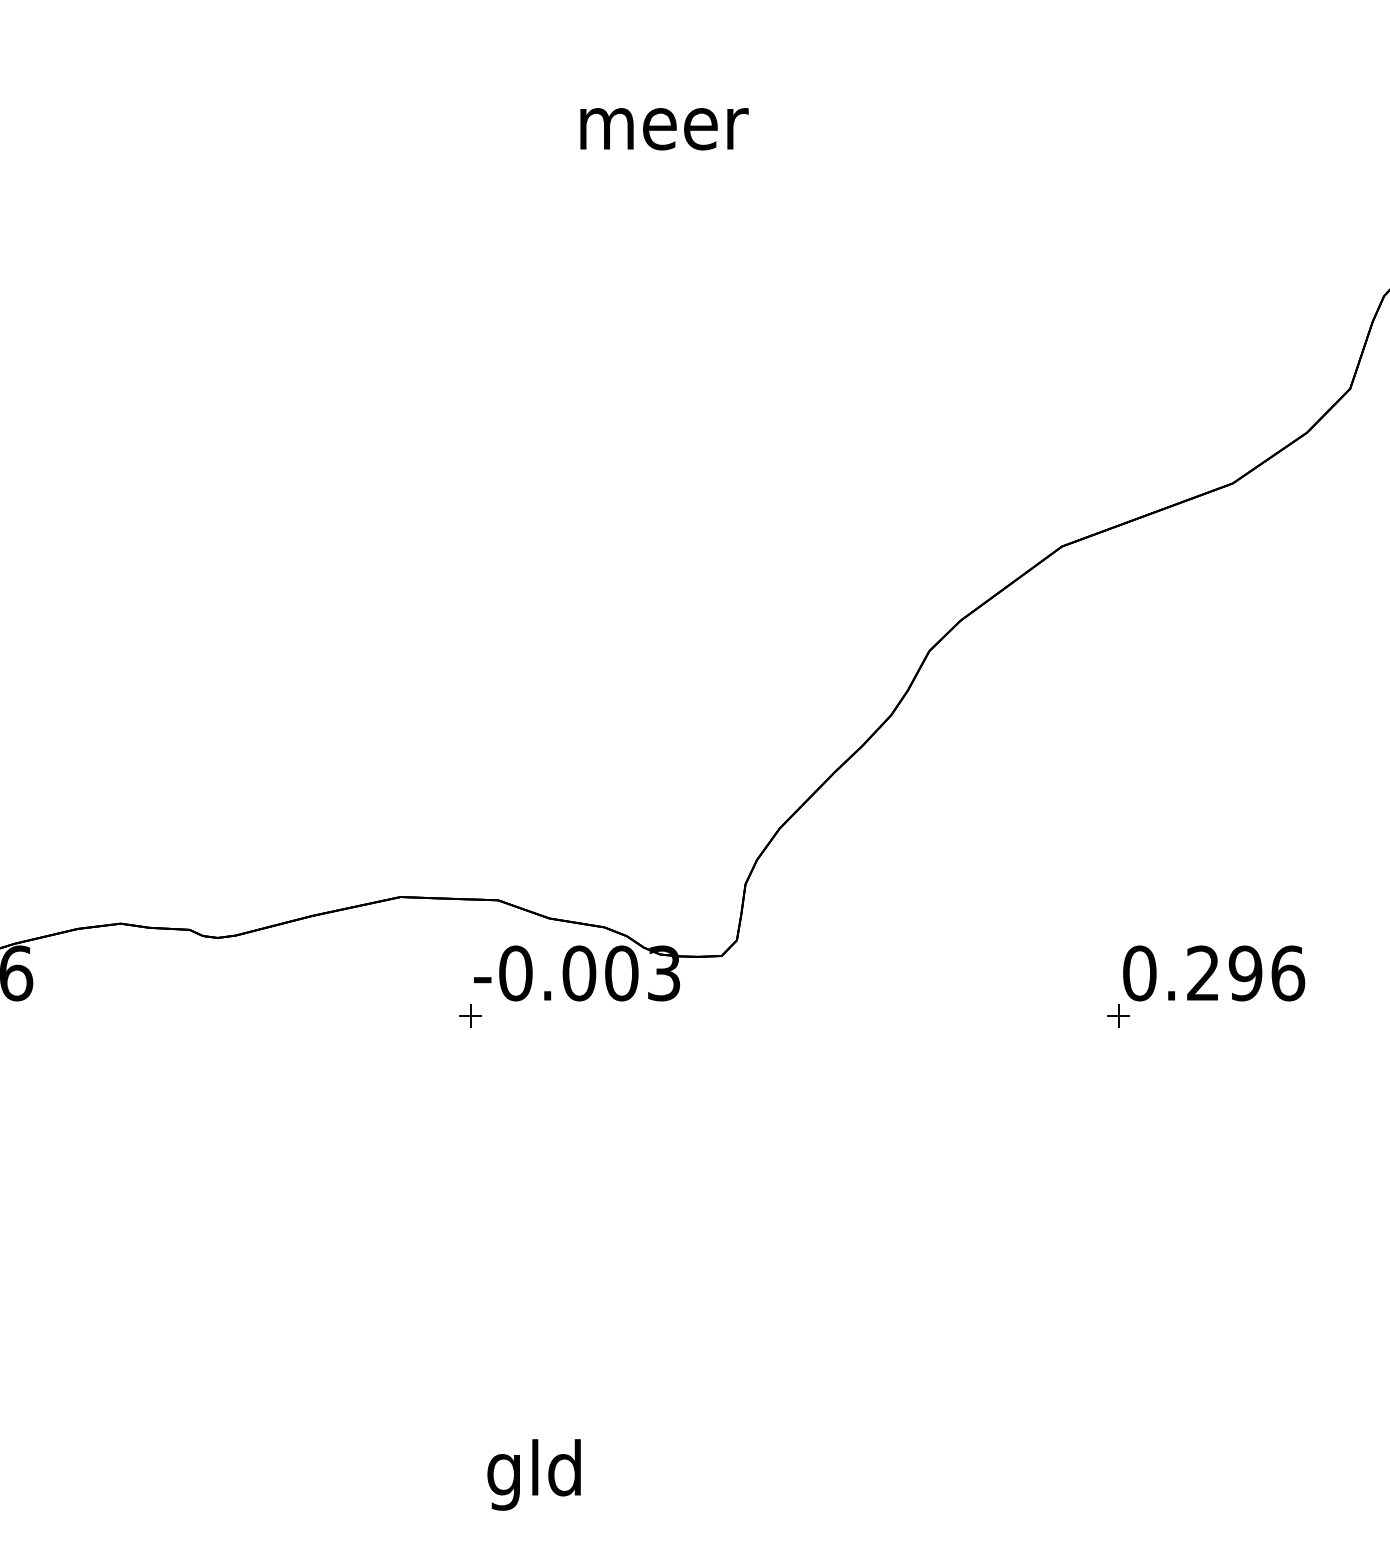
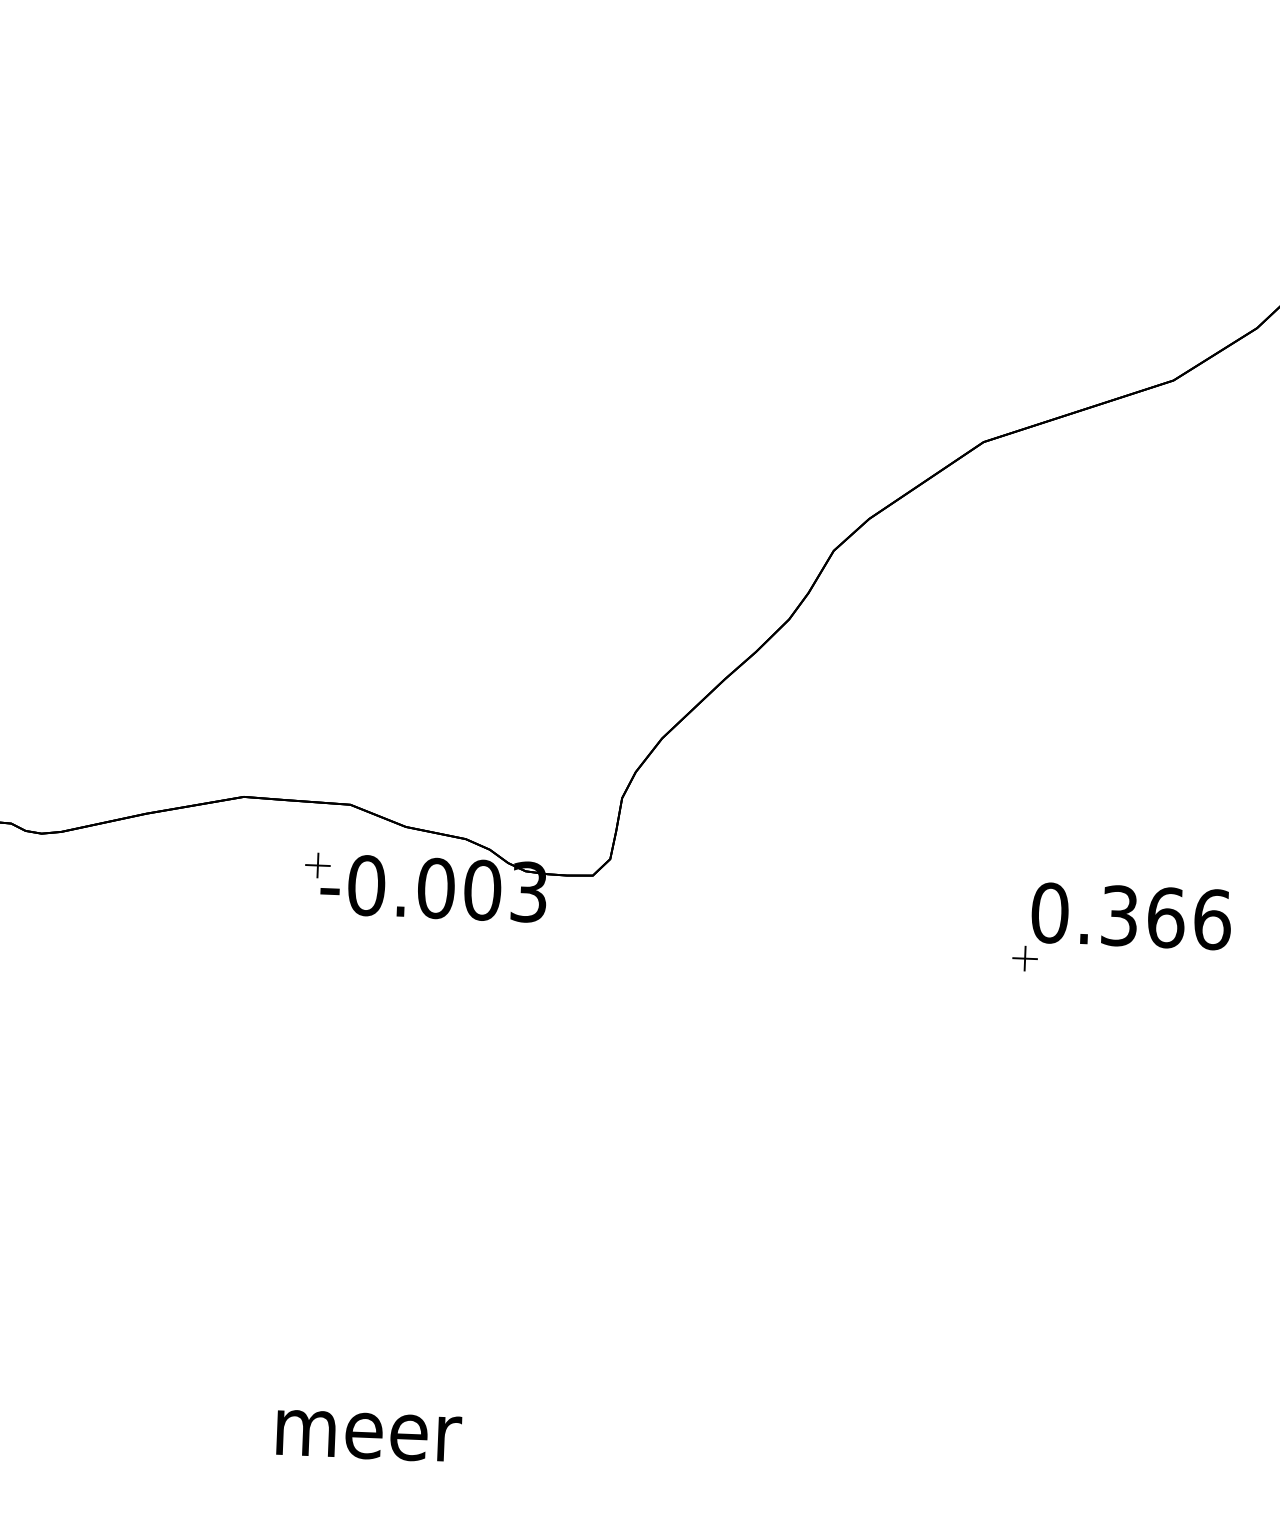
text: (1224, 973) -> (1142, 916), 0.296 -> 0.366
part: (470, 1015) -> (317, 865), moved
text: (538, 1474) -> (369, 1435), gld -> meer

